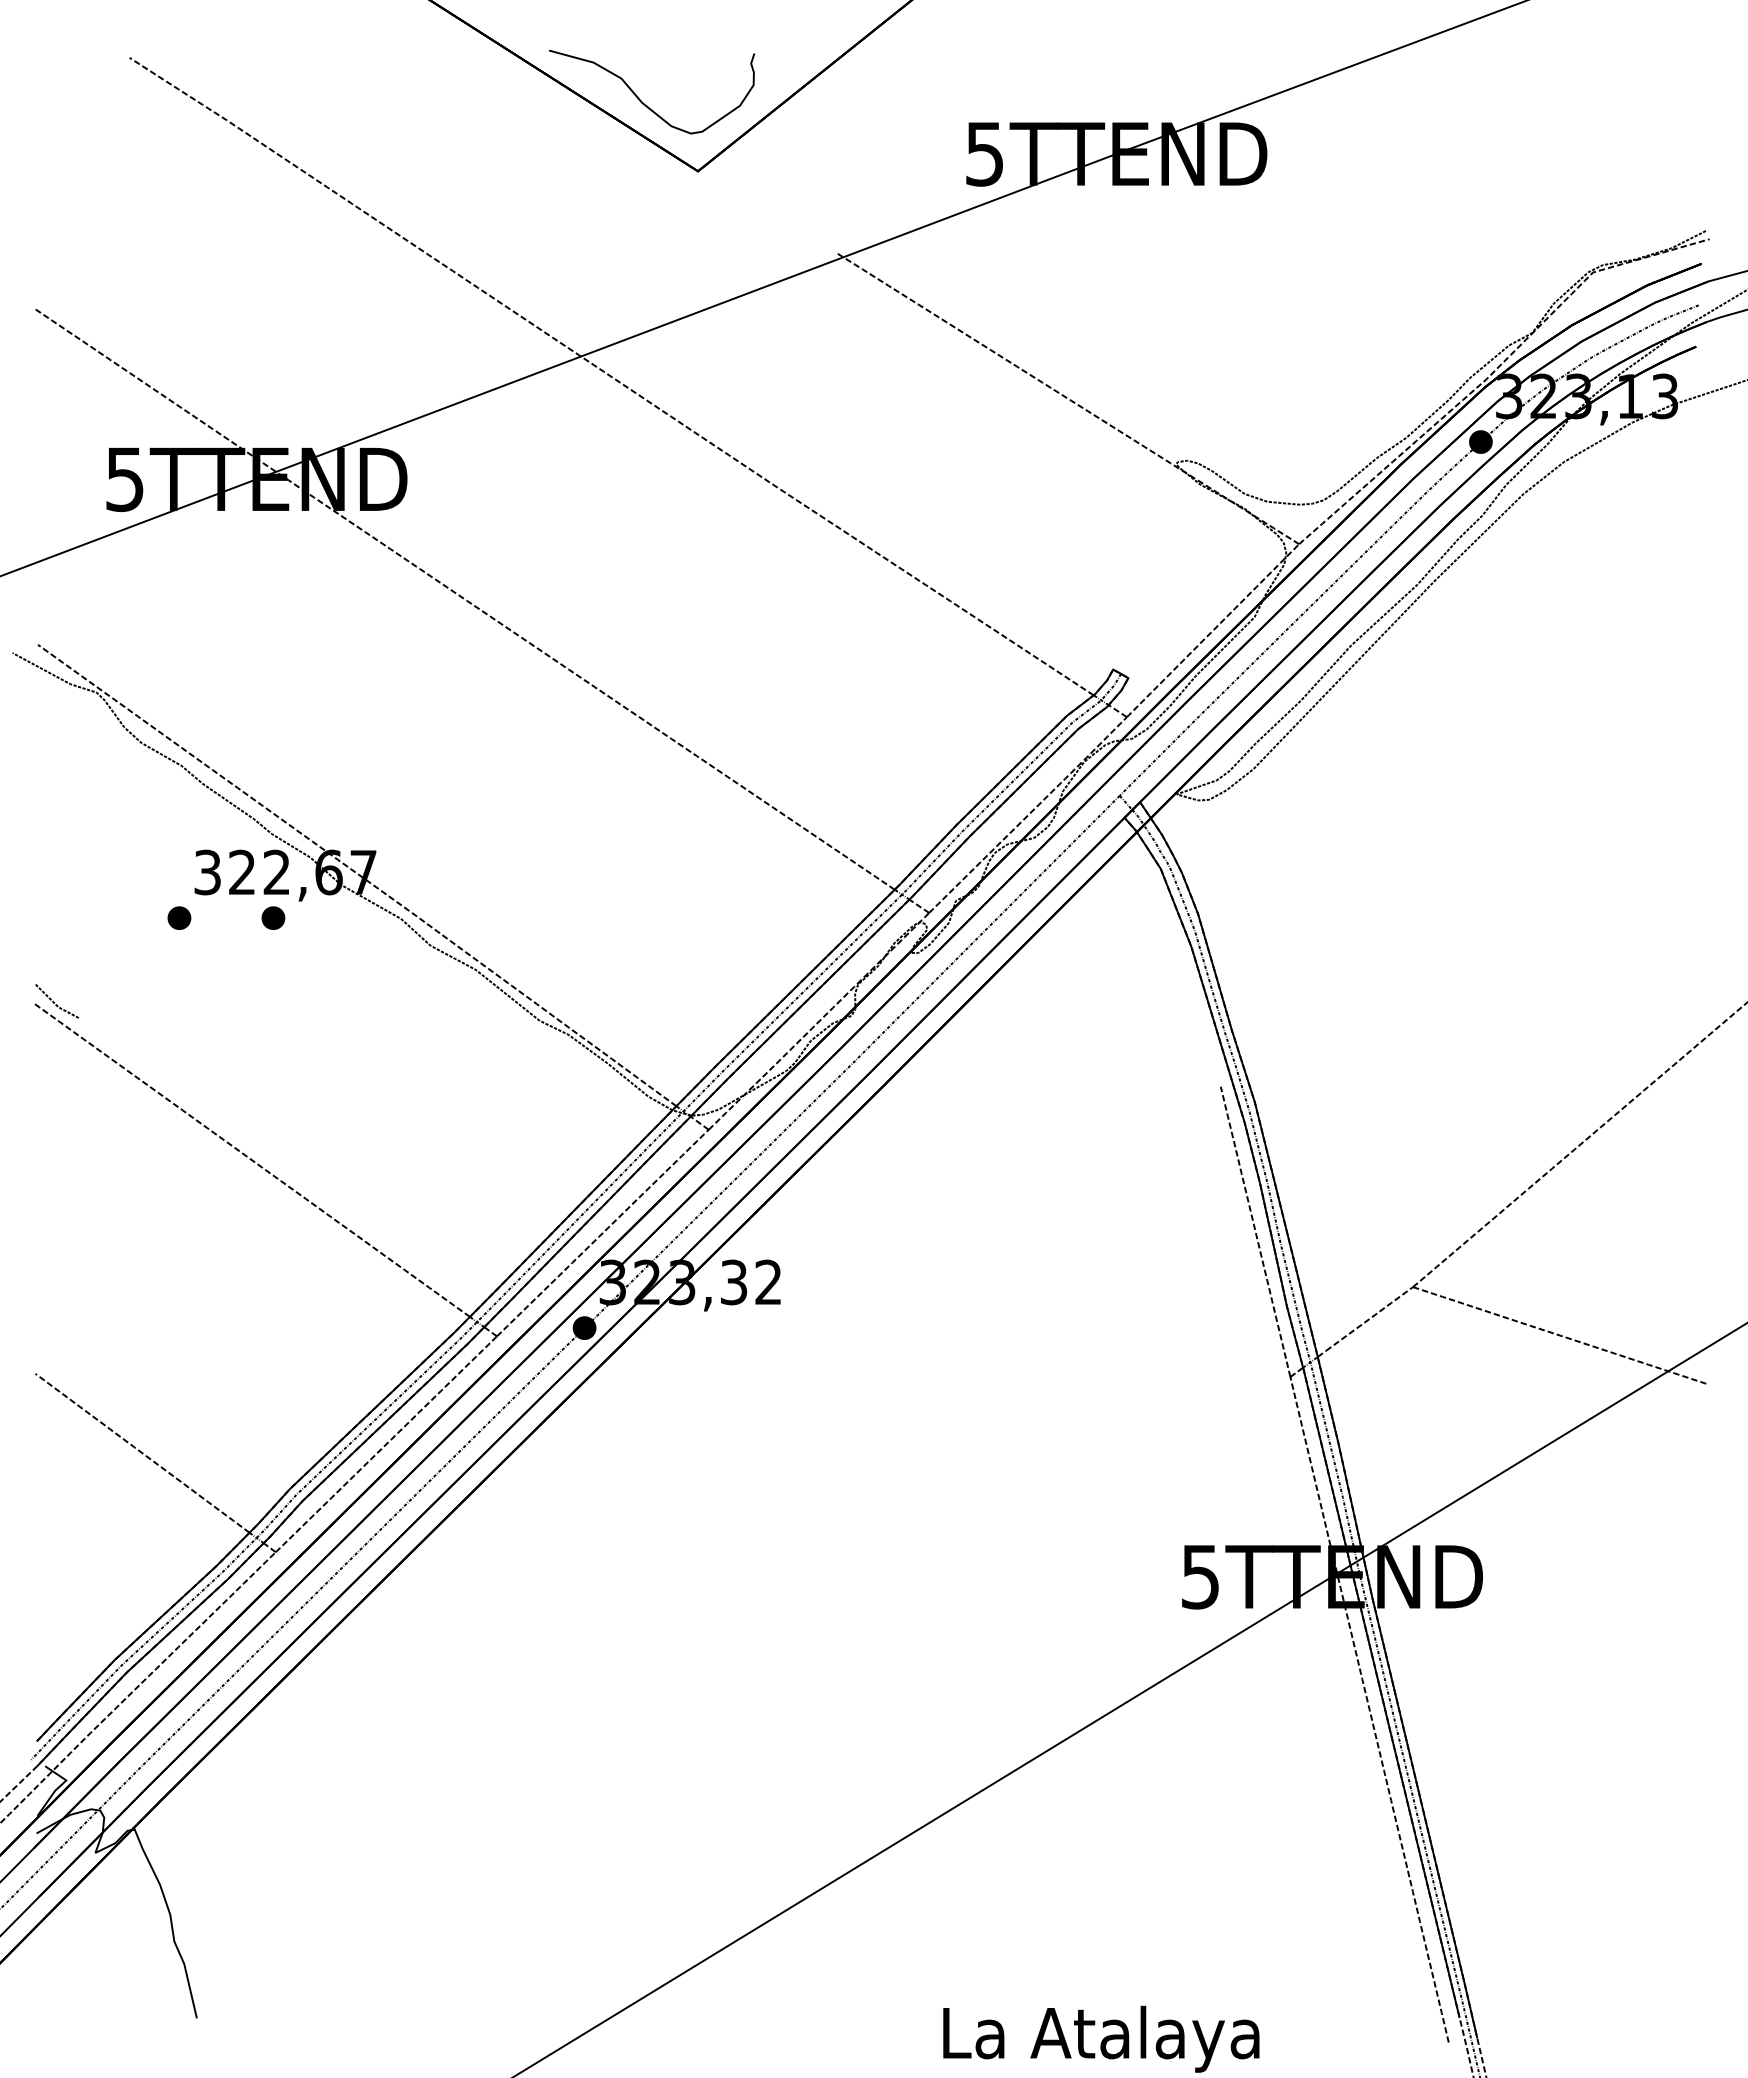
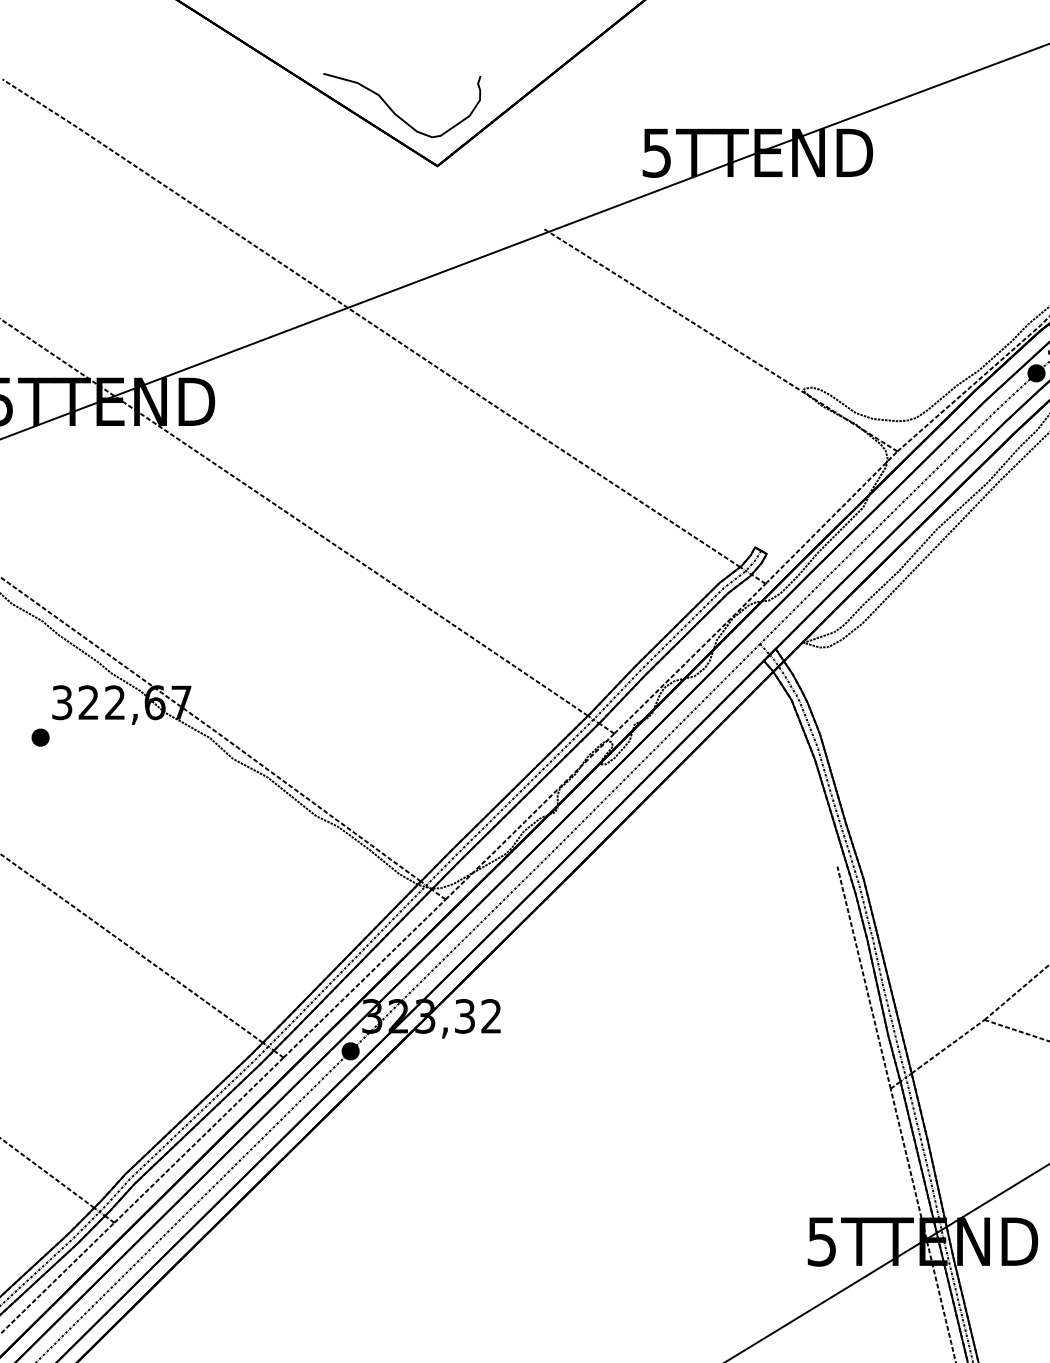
part: (273, 917) -> (112, 737), removed

